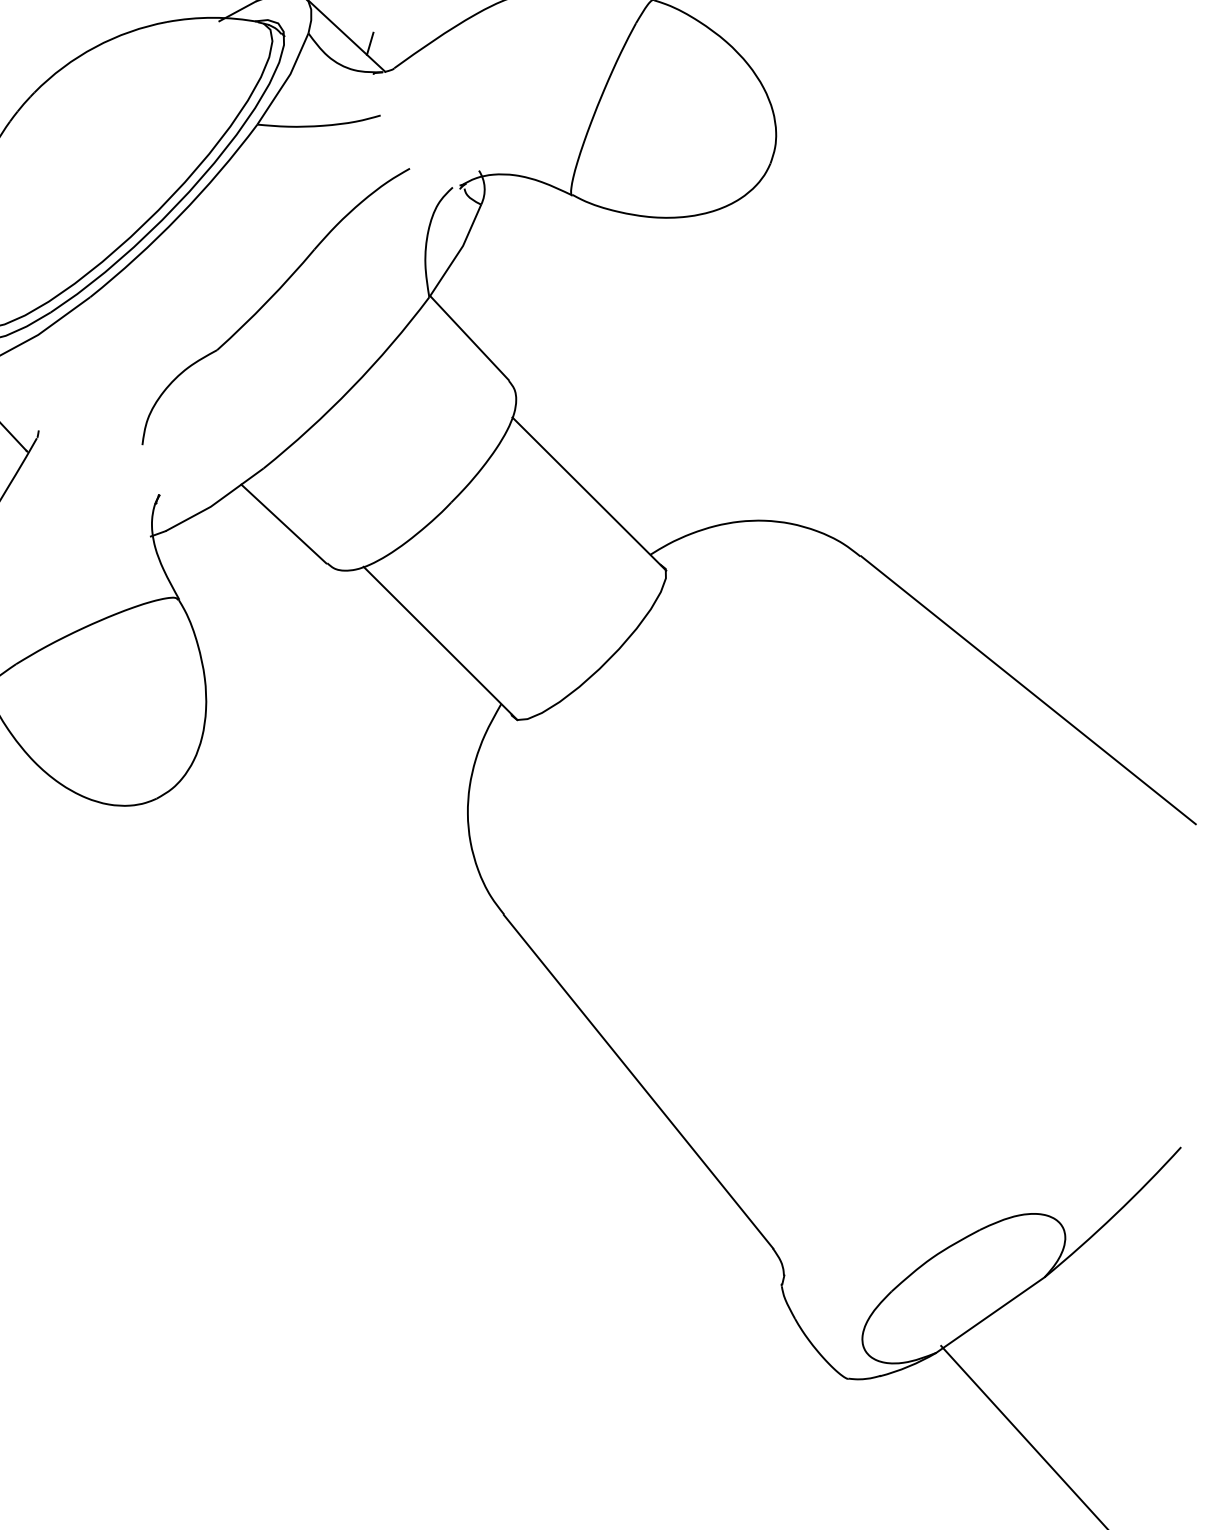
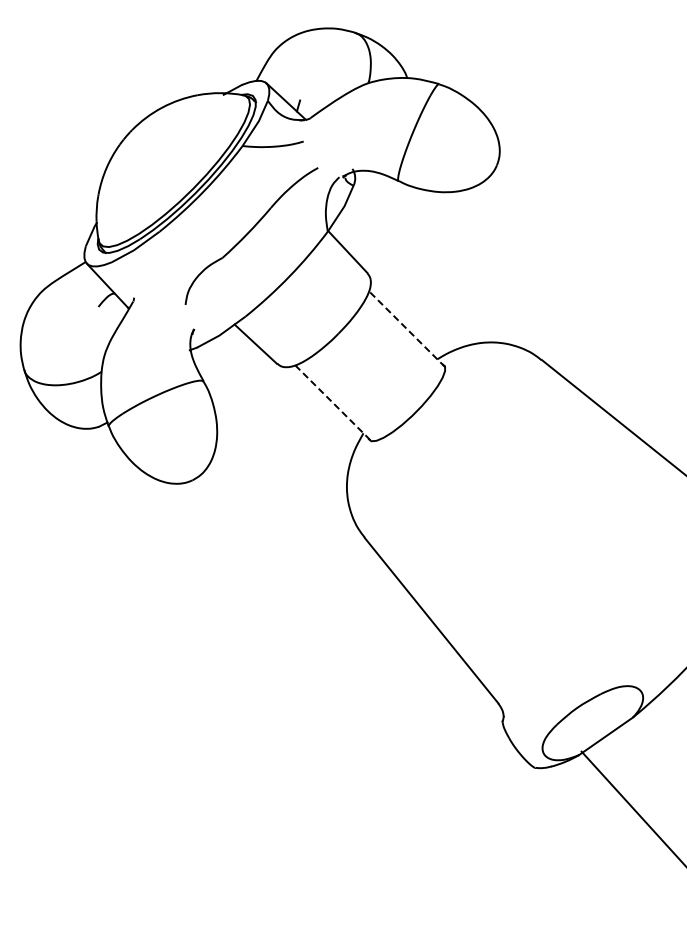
line: (590, 494) -> (407, 329), solid -> dashed
line: (440, 643) -> (333, 403), solid -> dashed

